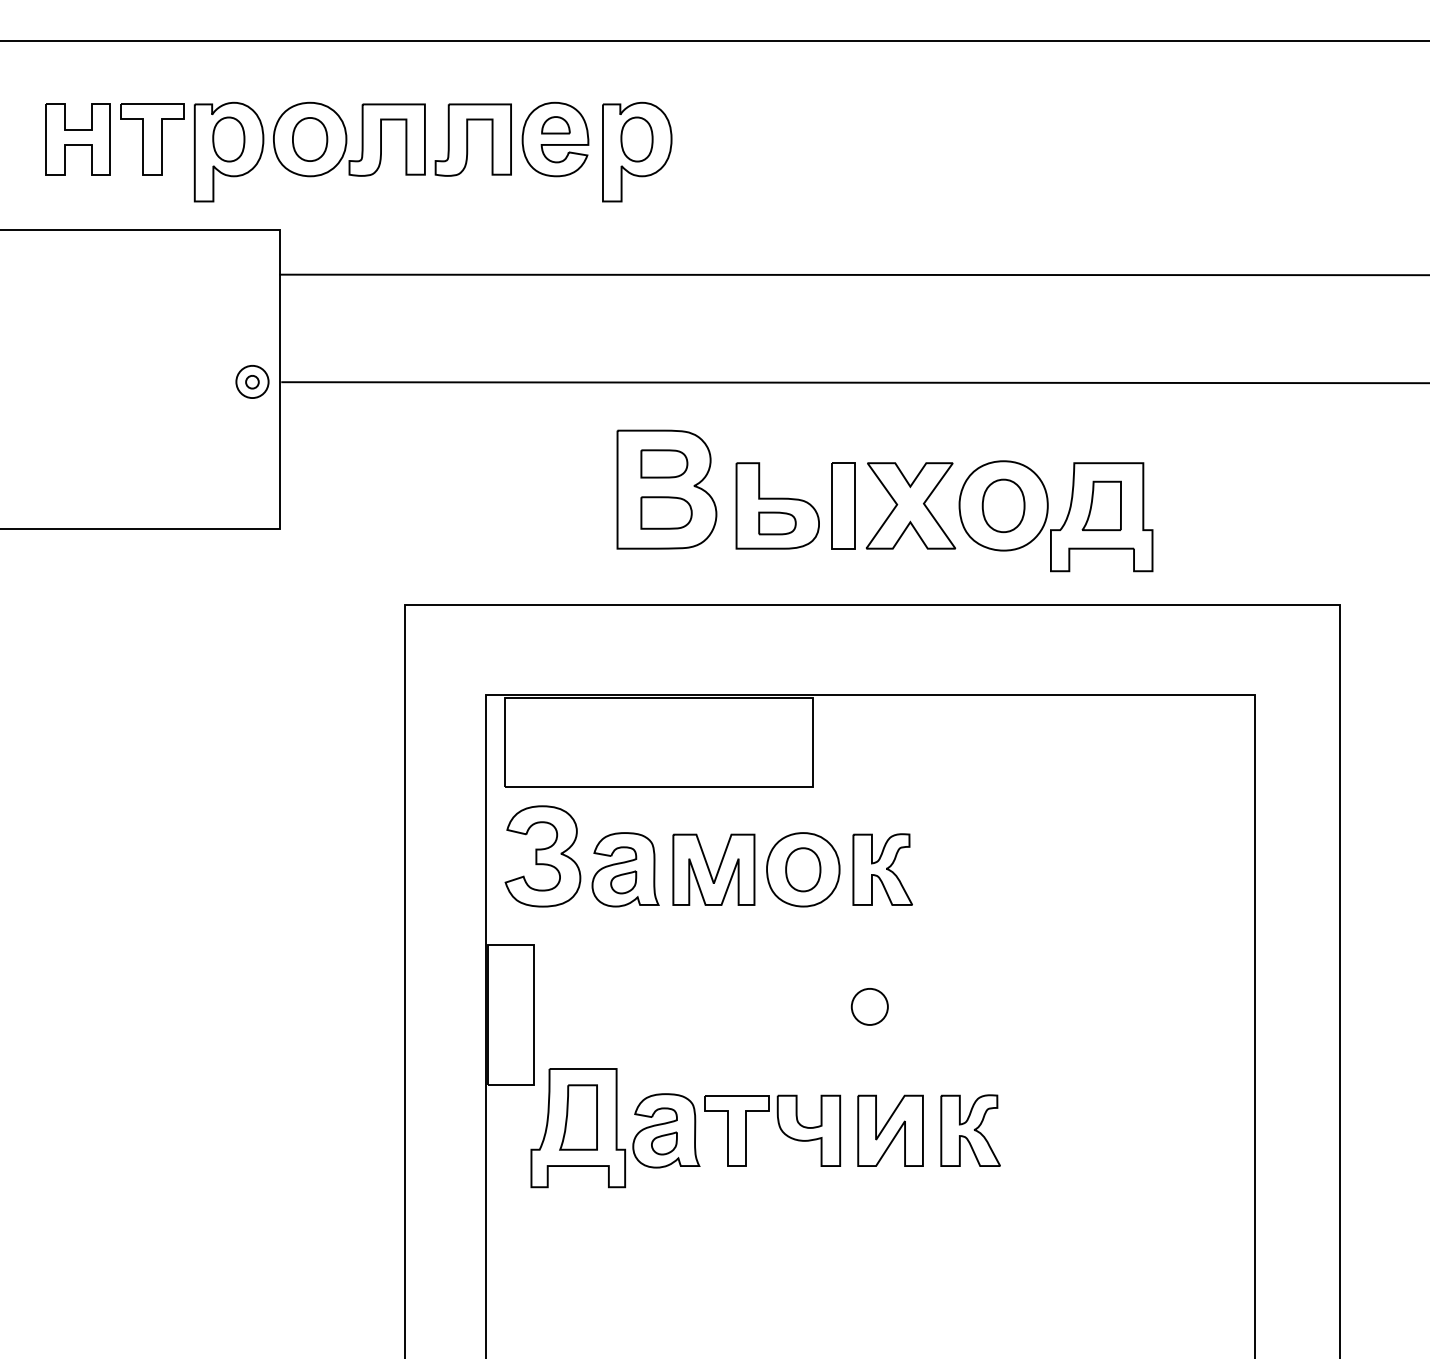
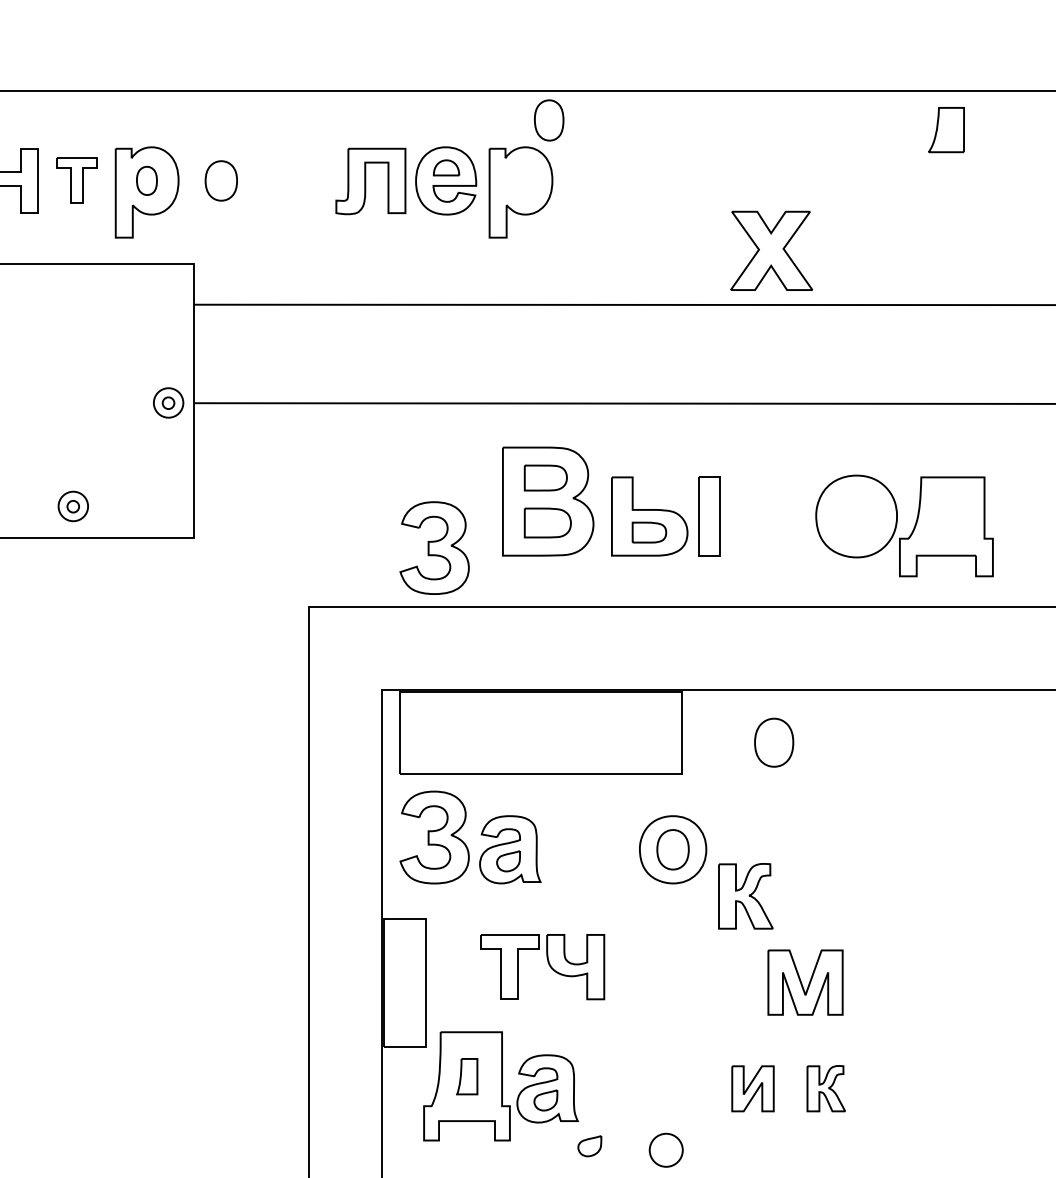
part: (152, 139) -> (77, 180), size x0.7
part: (228, 139) -> (146, 180), size x0.7
part: (349, 139) -> (257, 180), removed
part: (636, 139) -> (548, 120), moved
part: (148, 494) -> (73, 506), added
part: (910, 505) -> (771, 250), moved
part: (1003, 505) -> (774, 742), moved
part: (1101, 505) -> (946, 129), moved
part: (542, 540) -> (434, 548), added
part: (713, 869) -> (805, 982), moved
part: (882, 869) -> (745, 896), moved
part: (869, 1006) -> (665, 1149), moved
part: (578, 1117) -> (467, 1076), size x0.6
part: (778, 1126) -> (547, 963), moved
part: (890, 1130) -> (752, 1088), size x0.7
part: (970, 1130) -> (826, 1088), size x0.7
part: (712, 1193) -> (589, 1146), added

